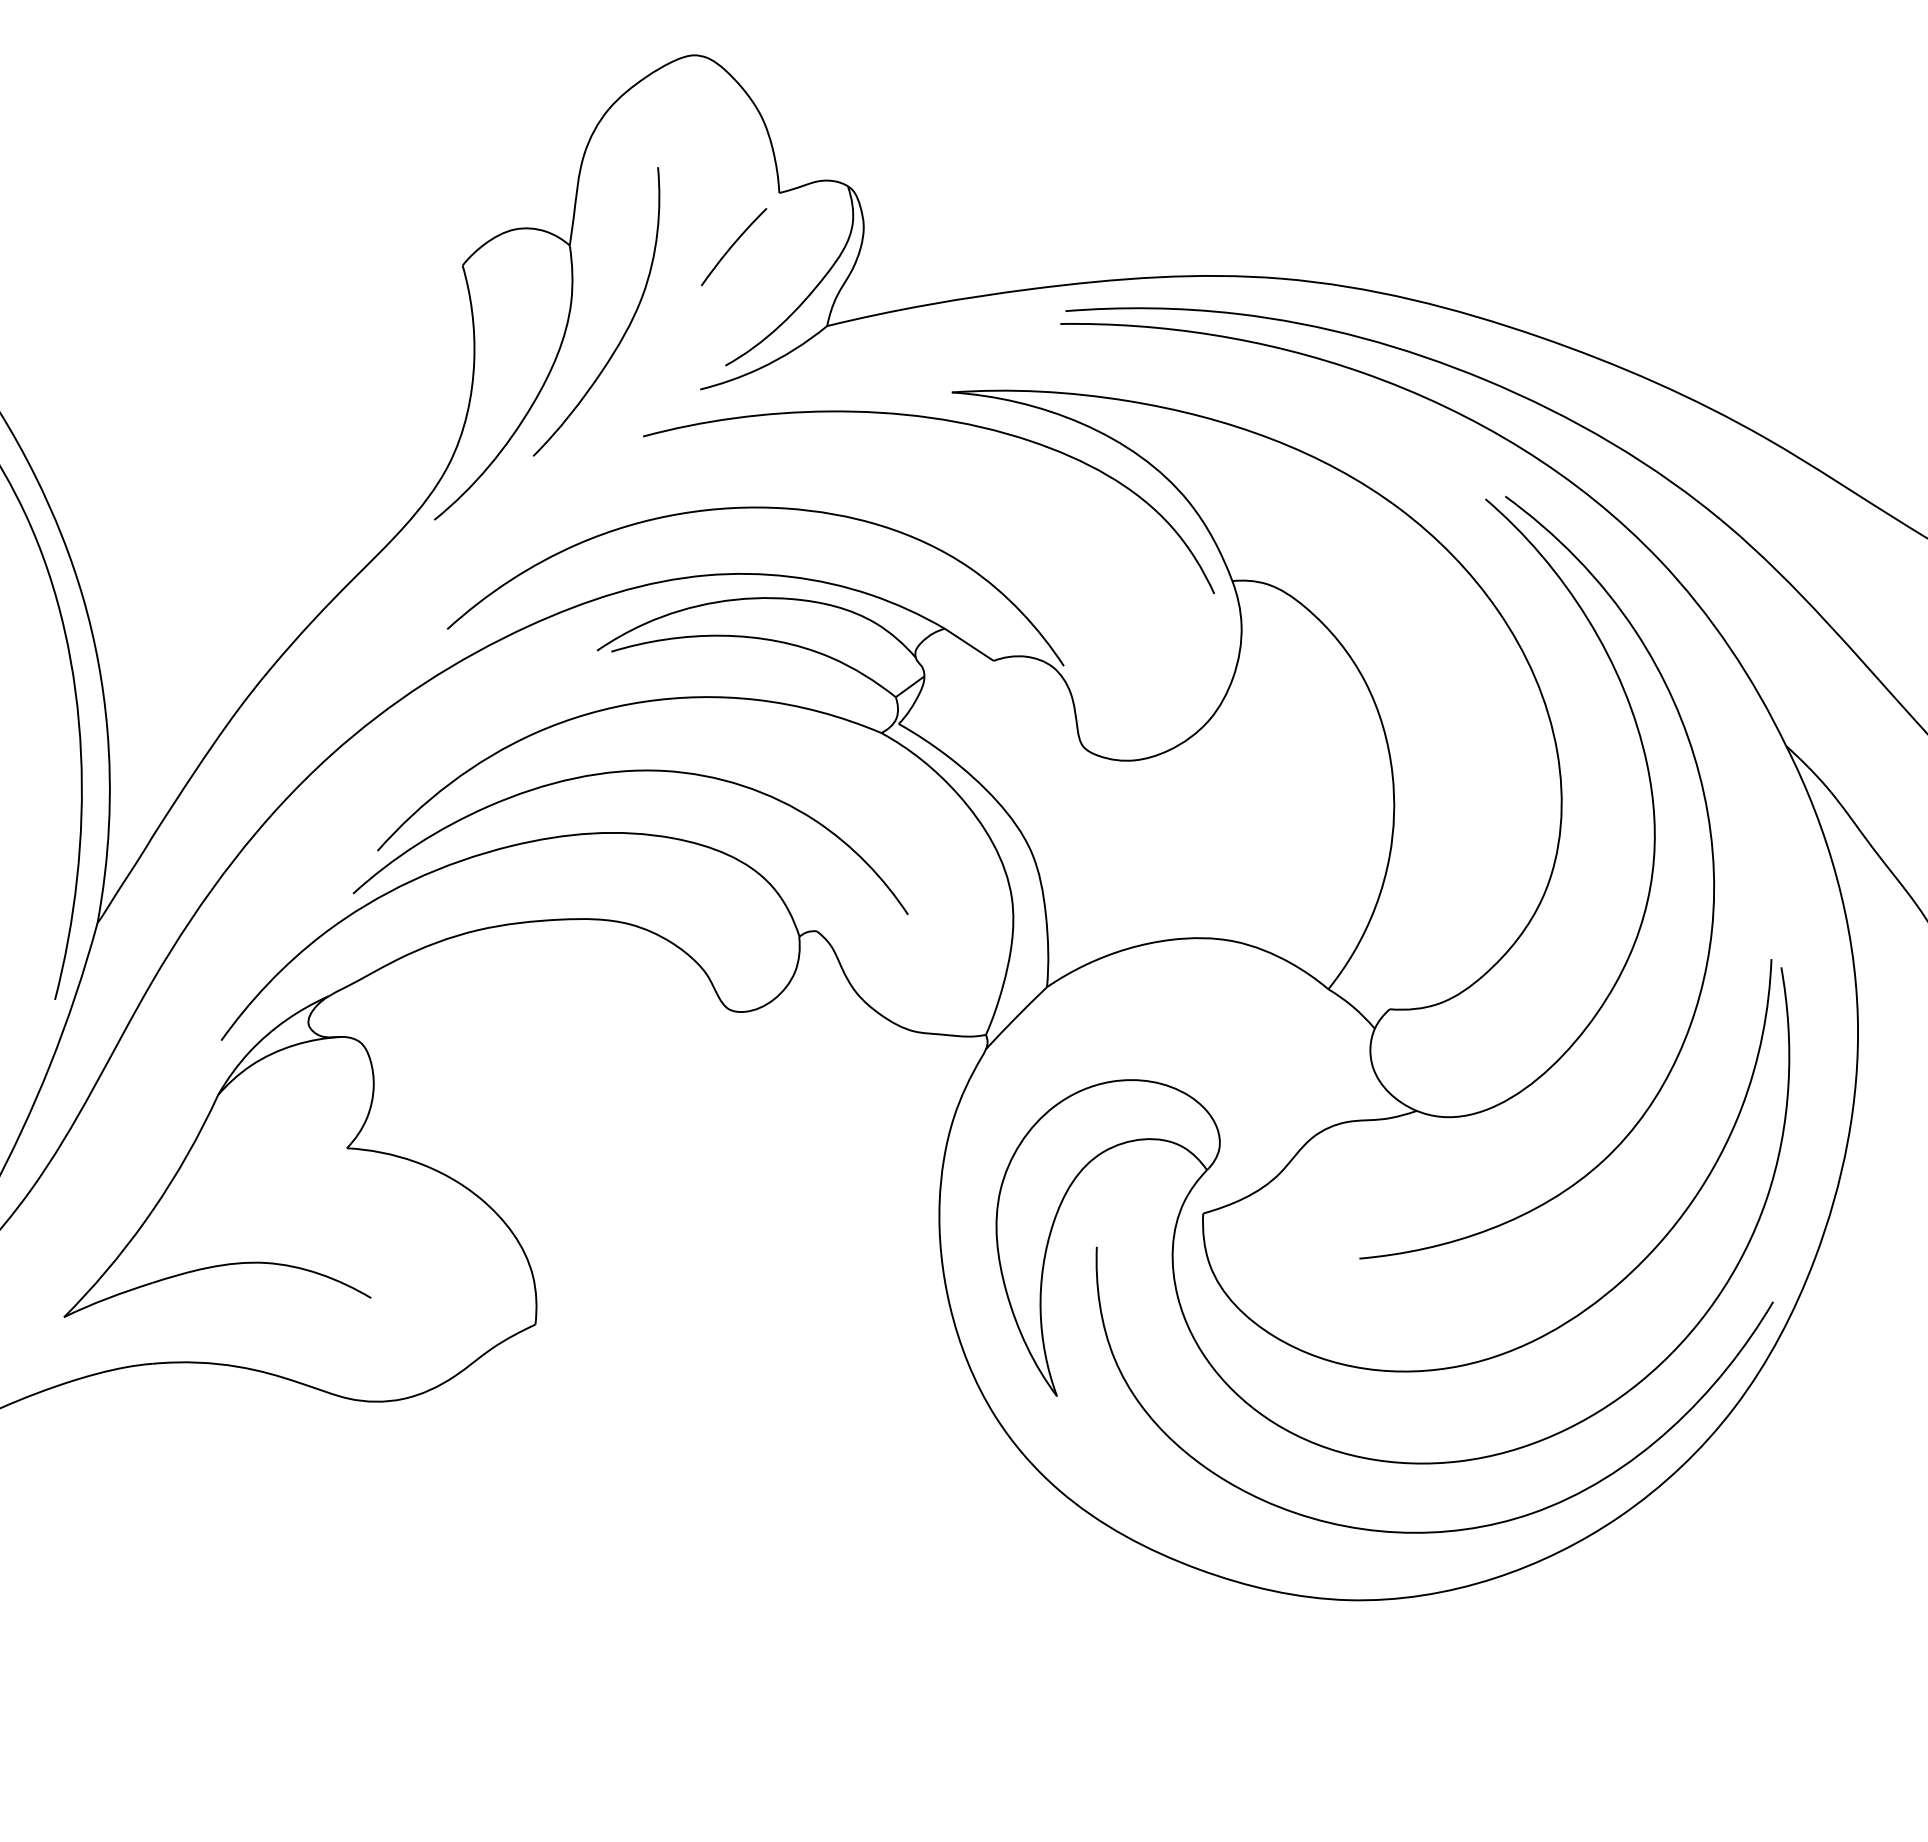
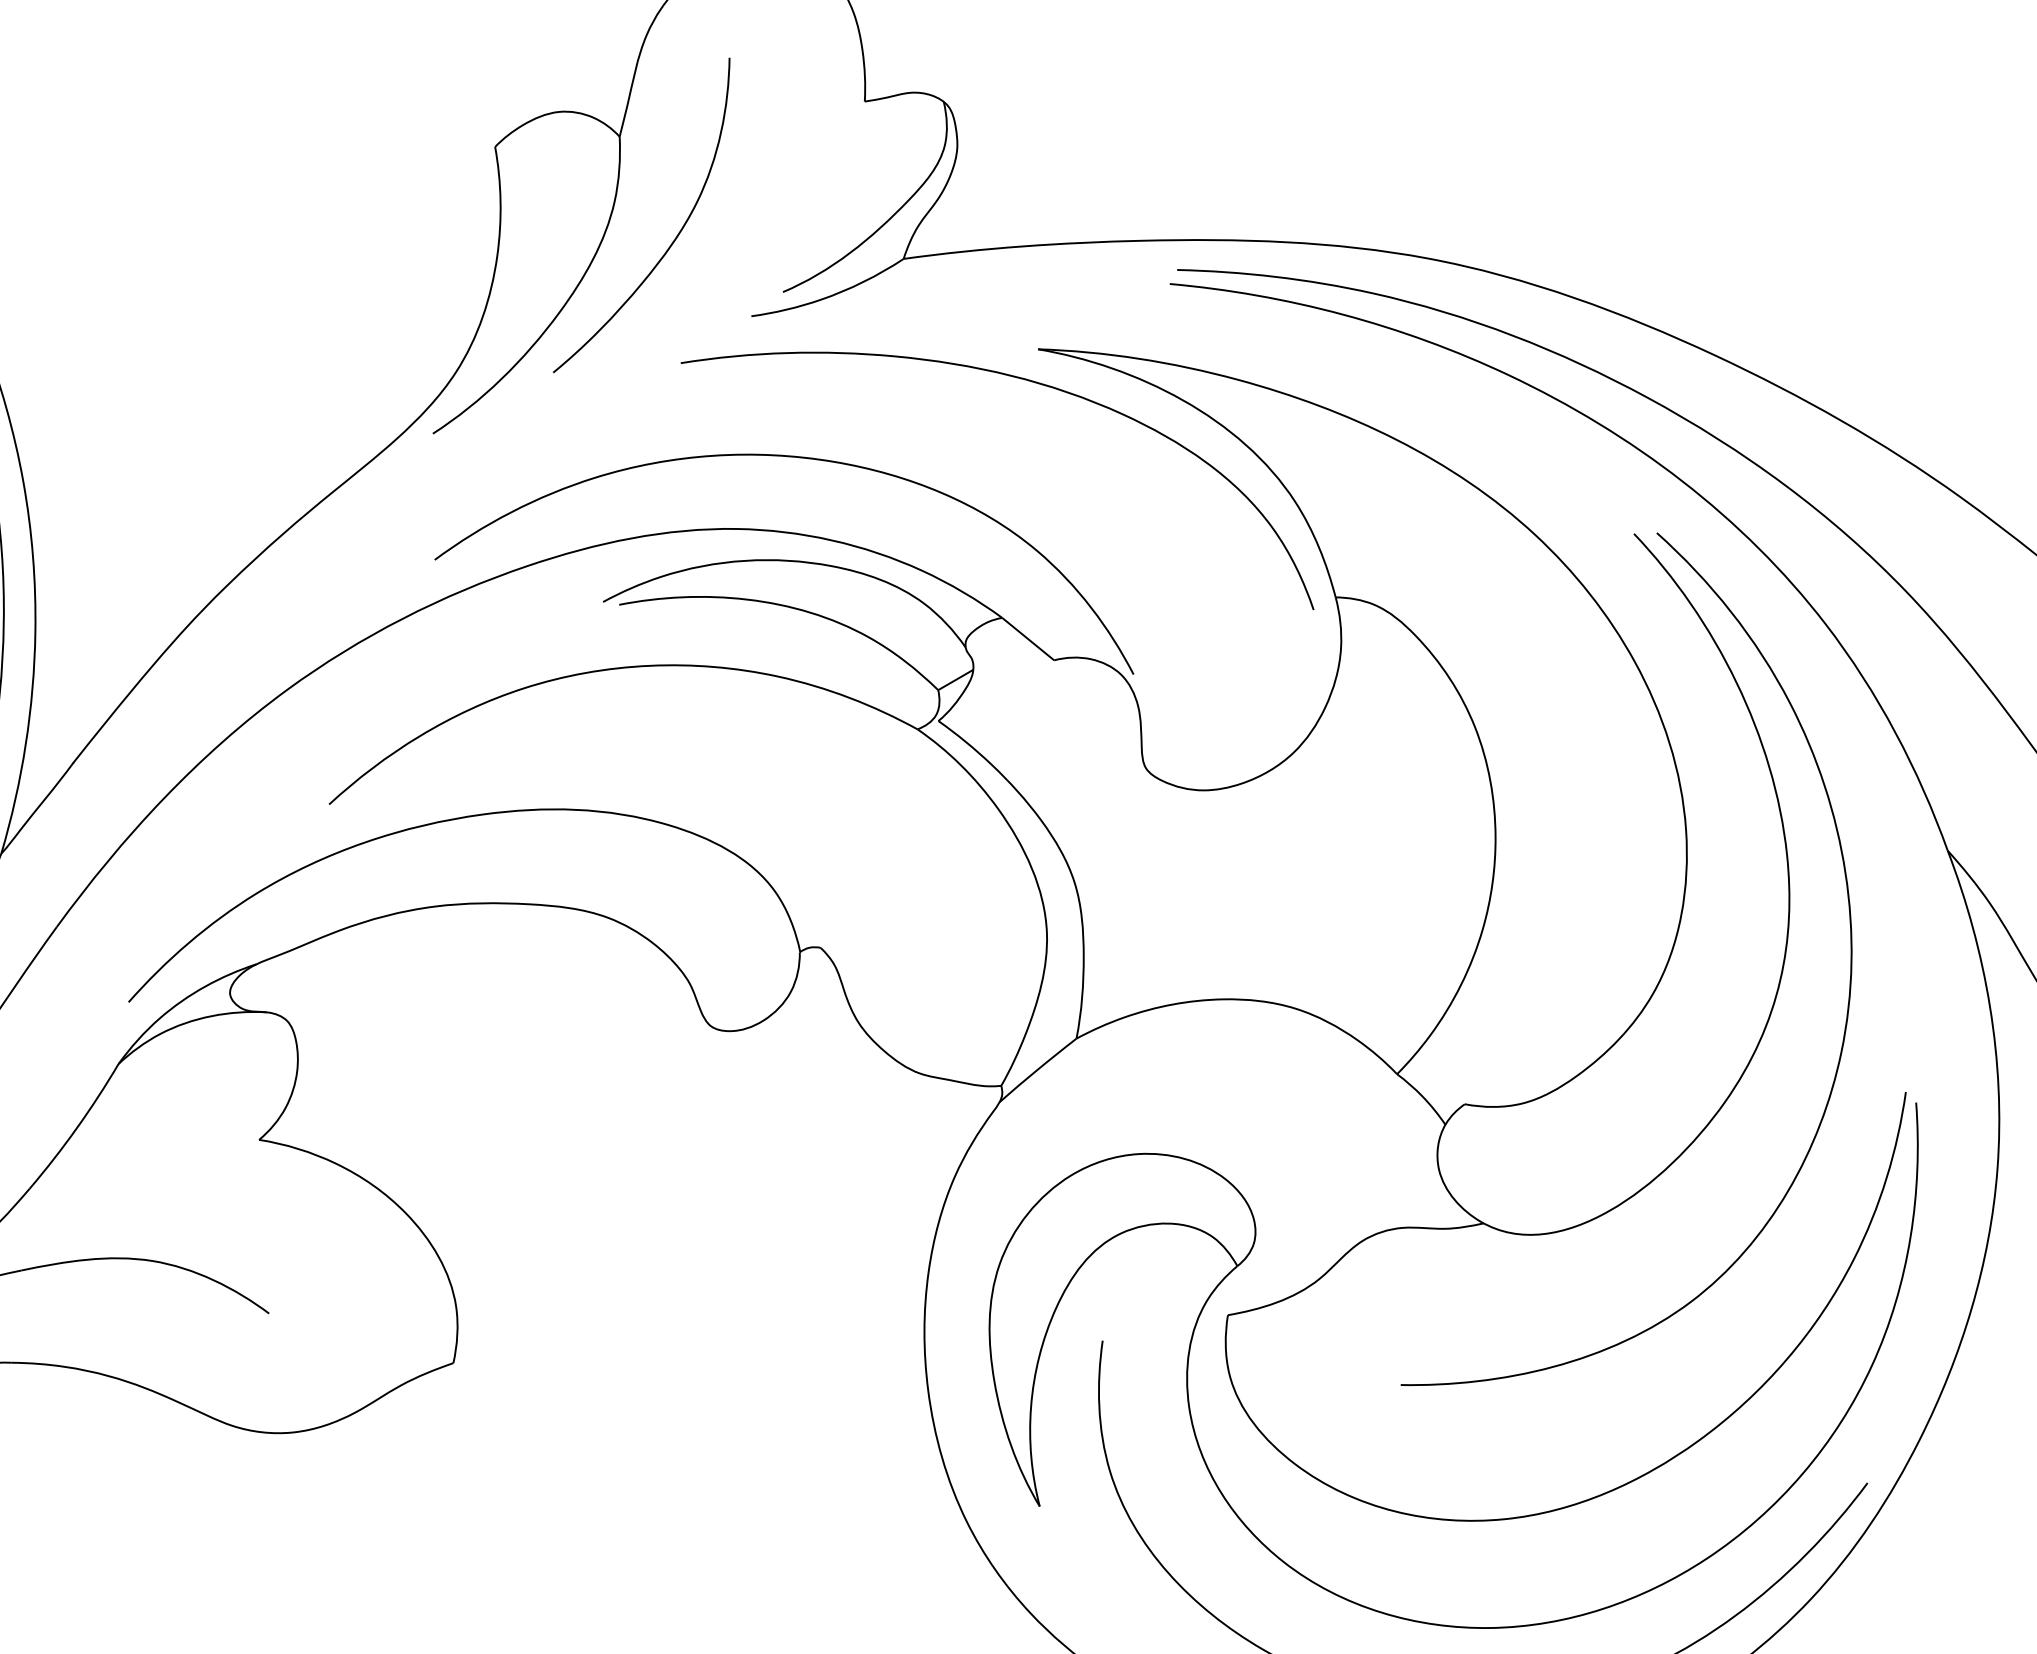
curve: (732, 247) -> (805, 158), removed
curve: (625, 772) -> (621, 744), removed

